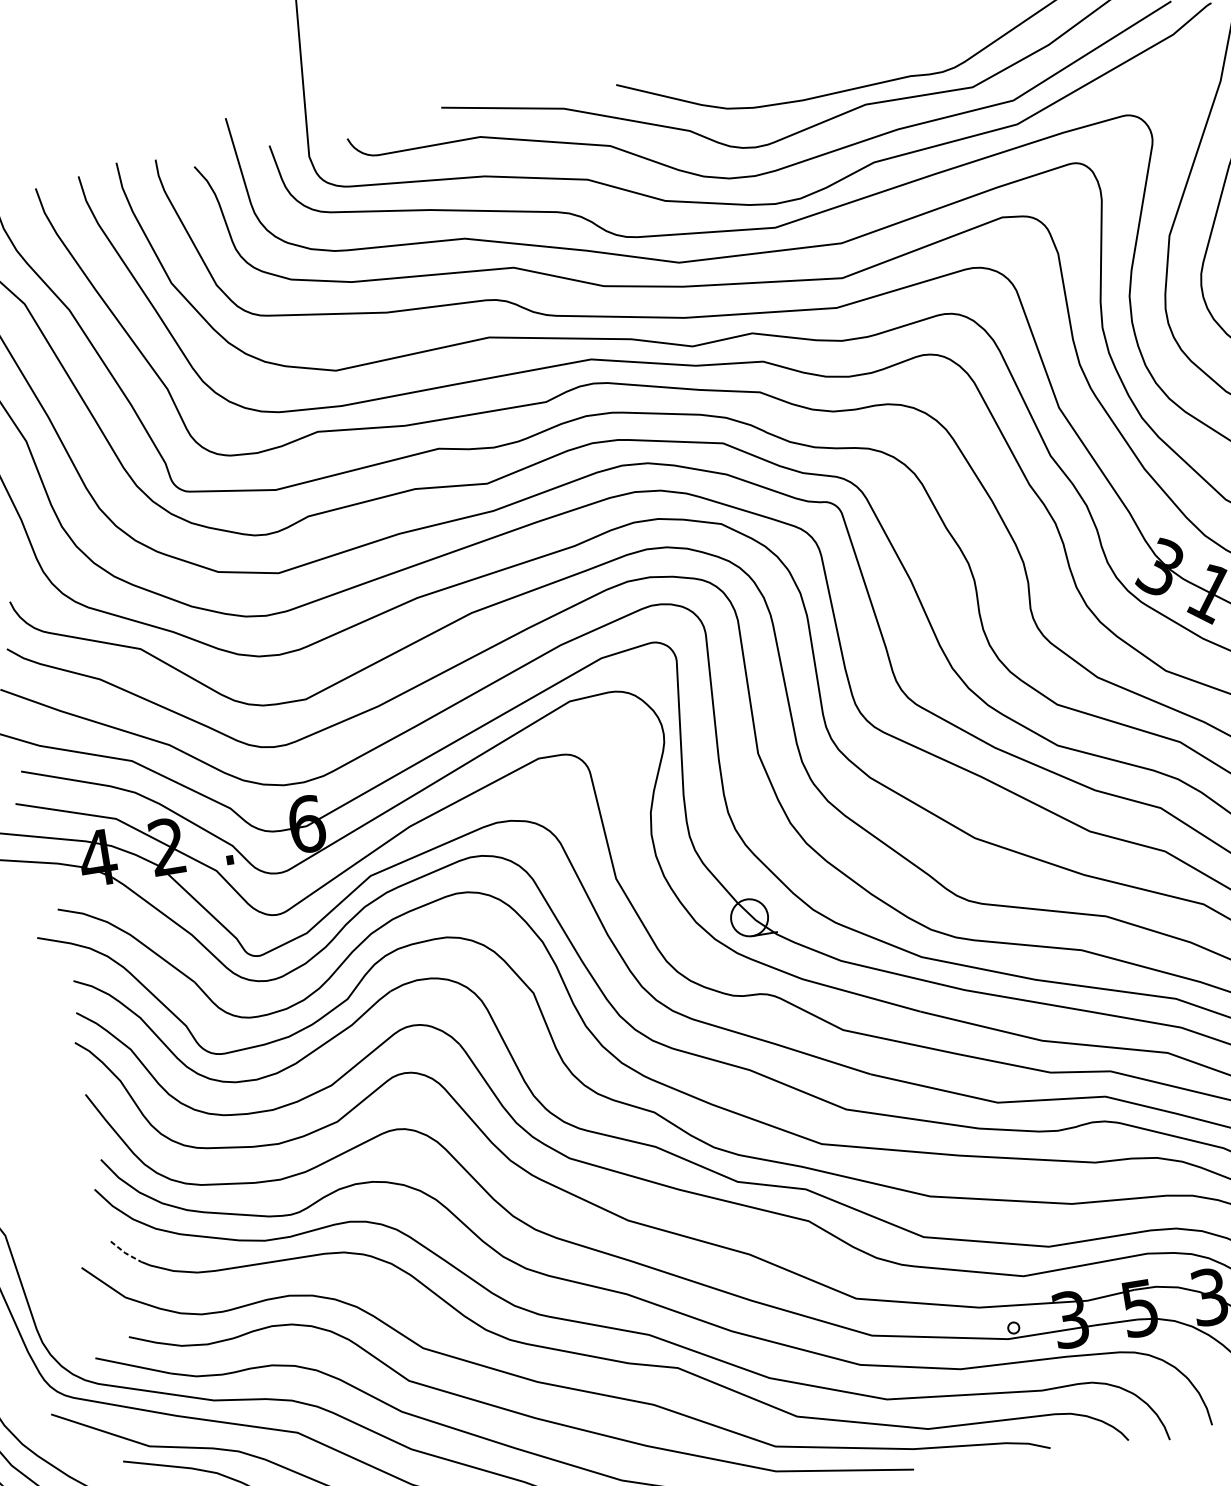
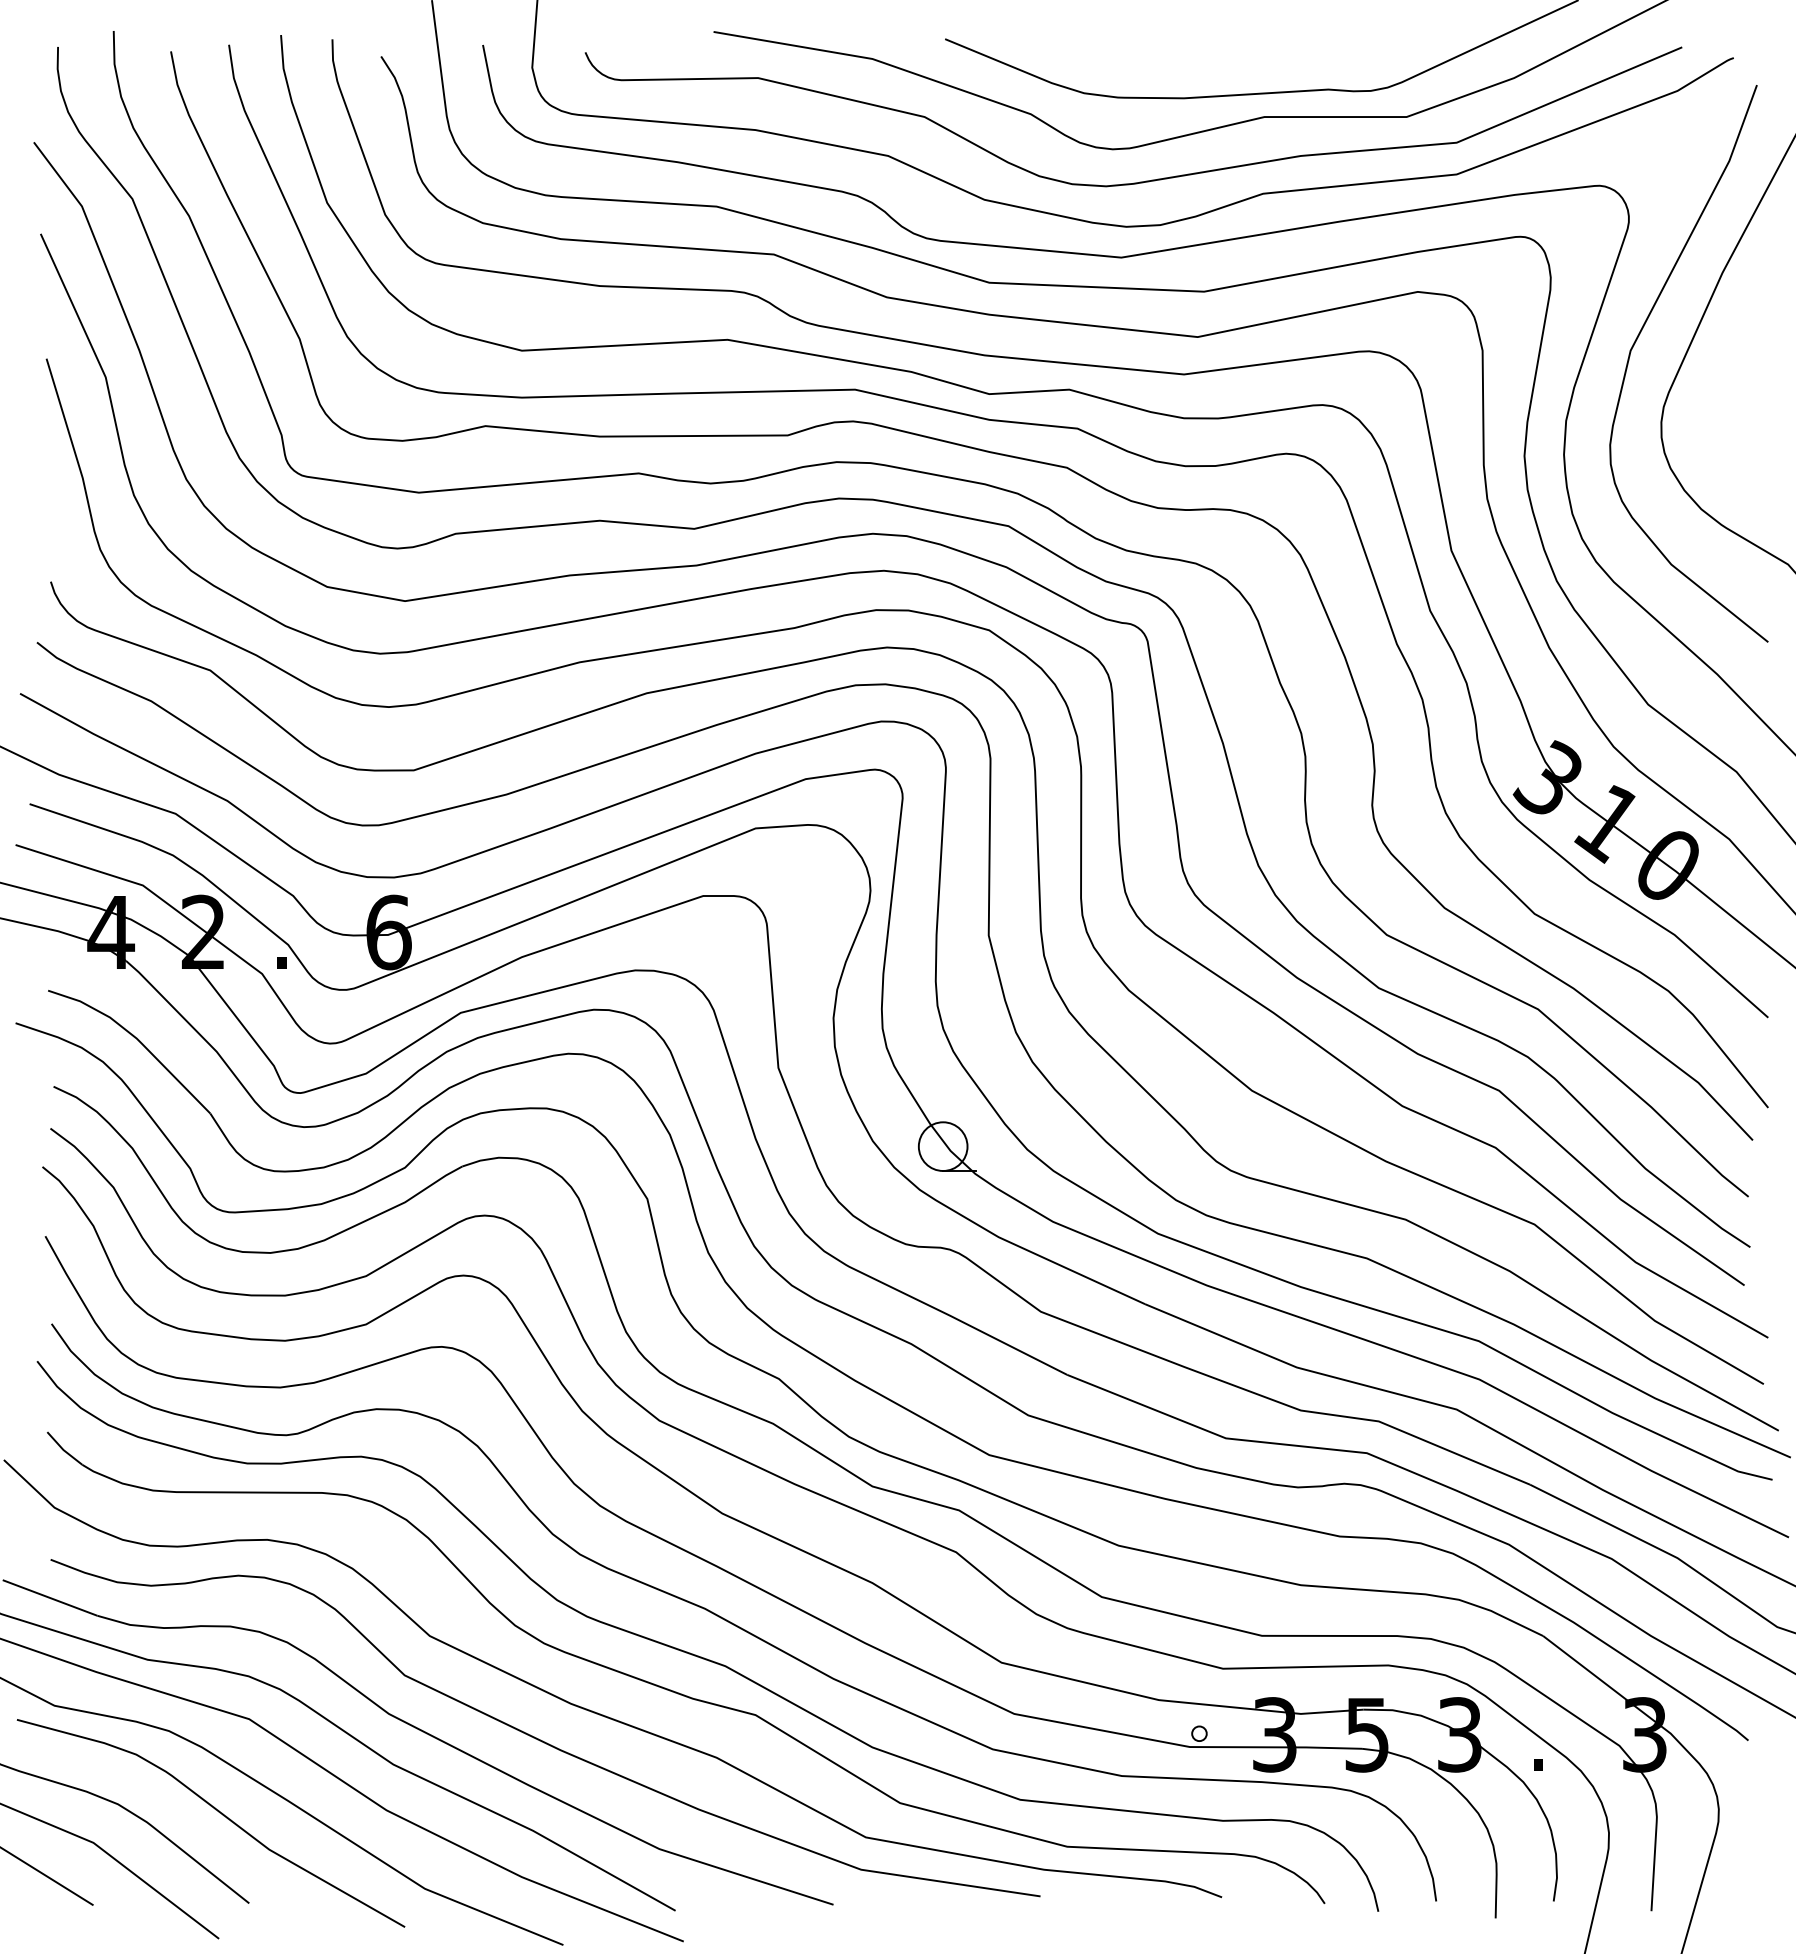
line: (125, 1253) -> (63, 1450), dashed -> solid

